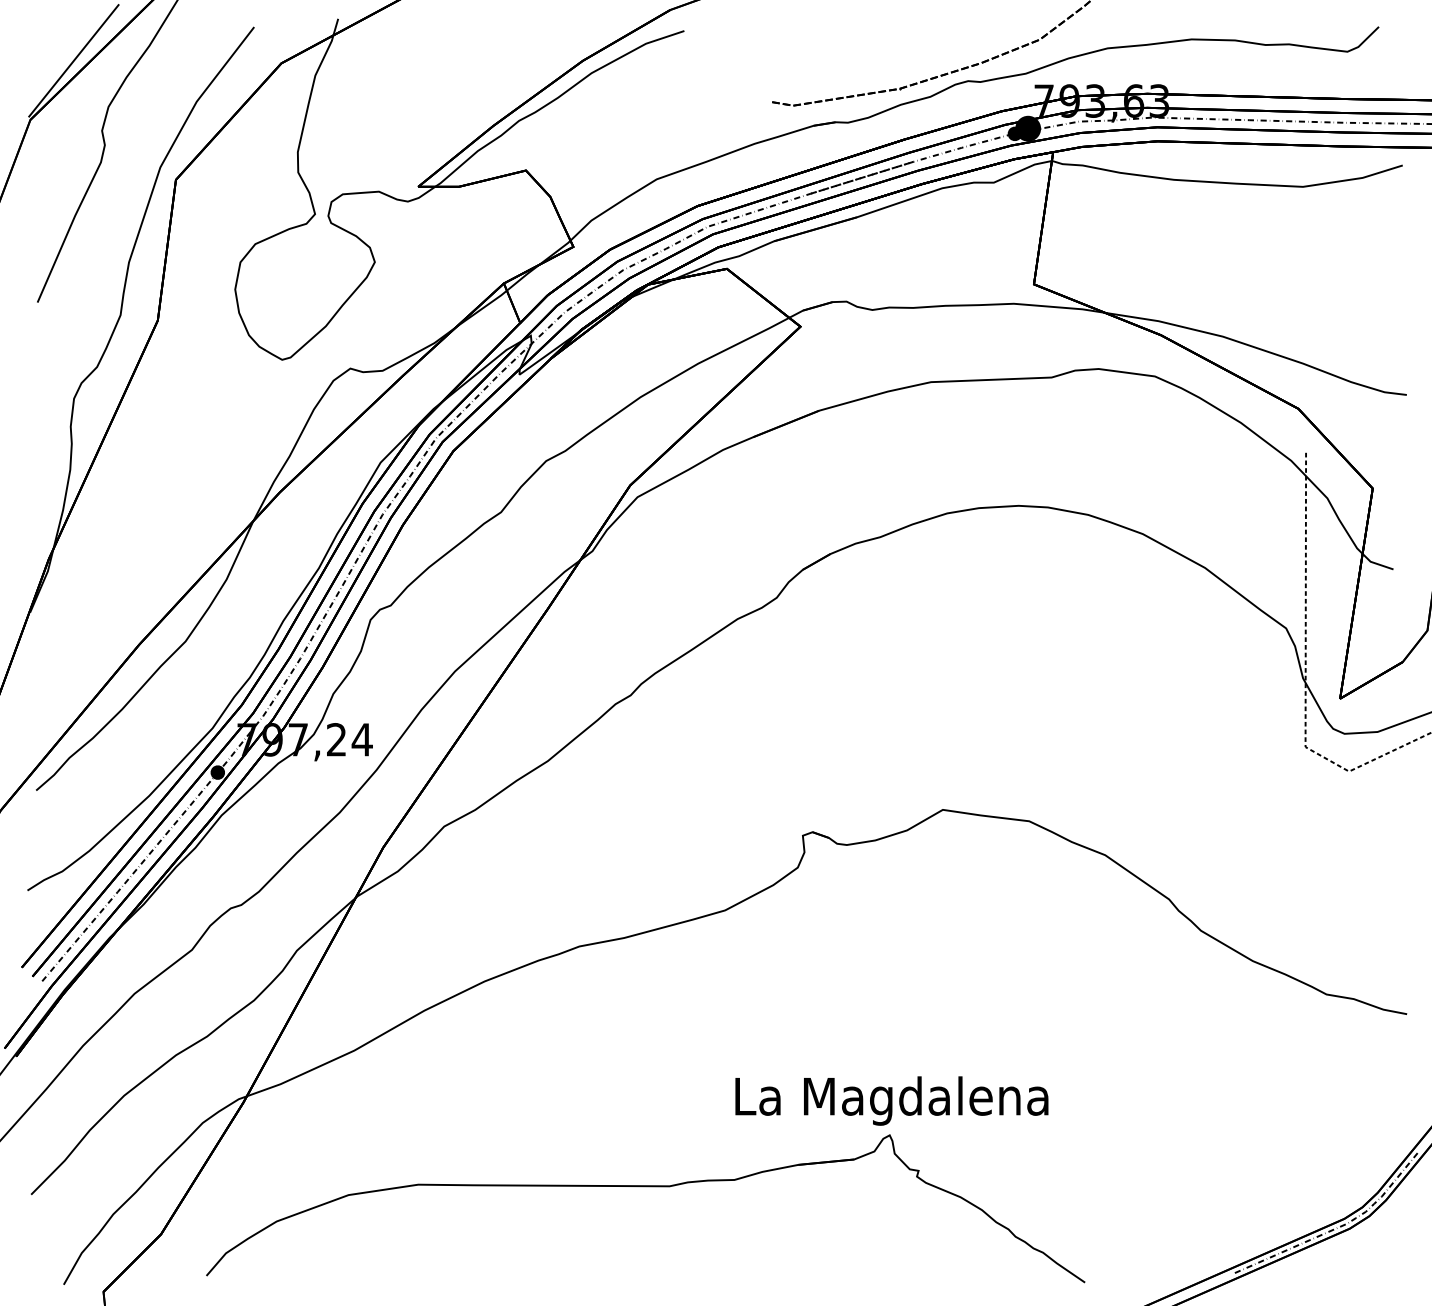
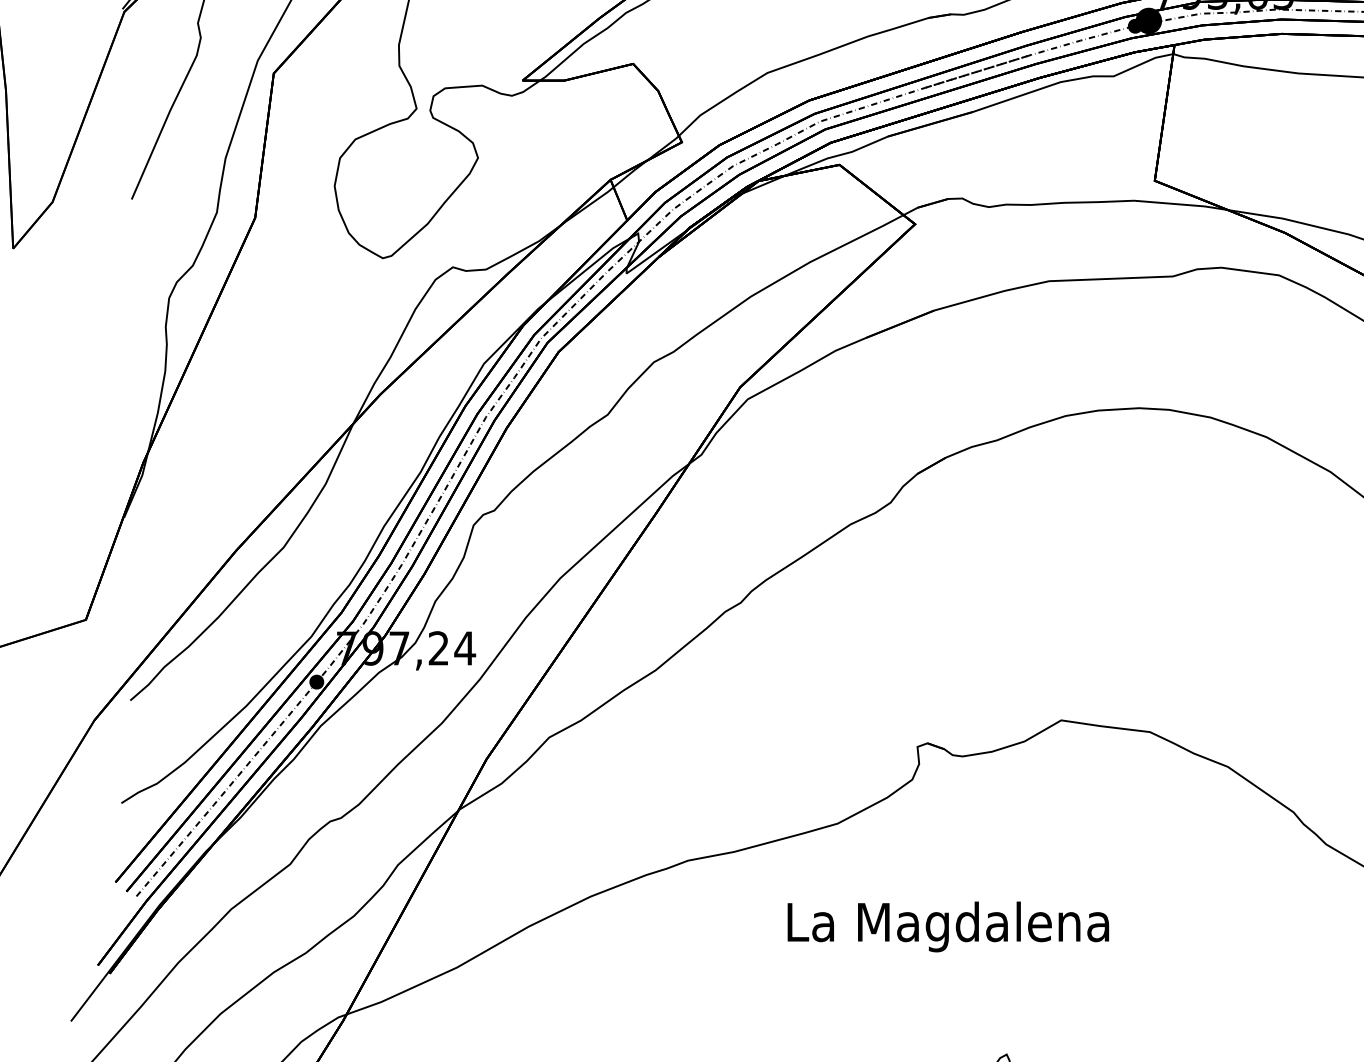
text: (891, 1100) -> (947, 926), moved

